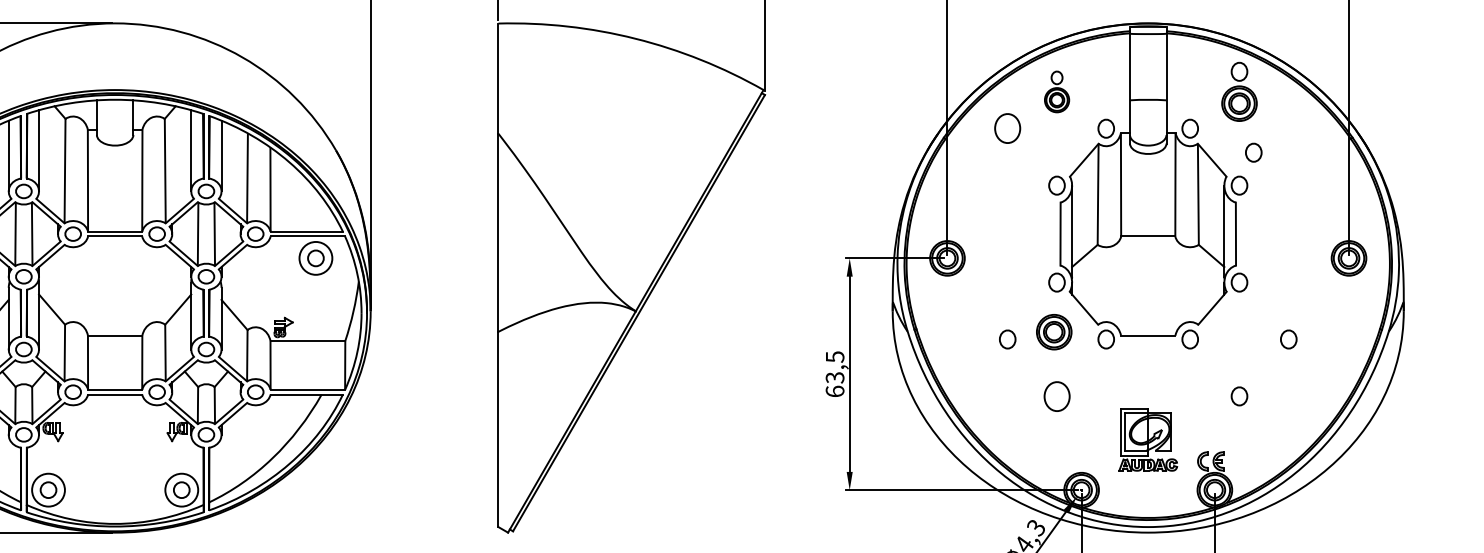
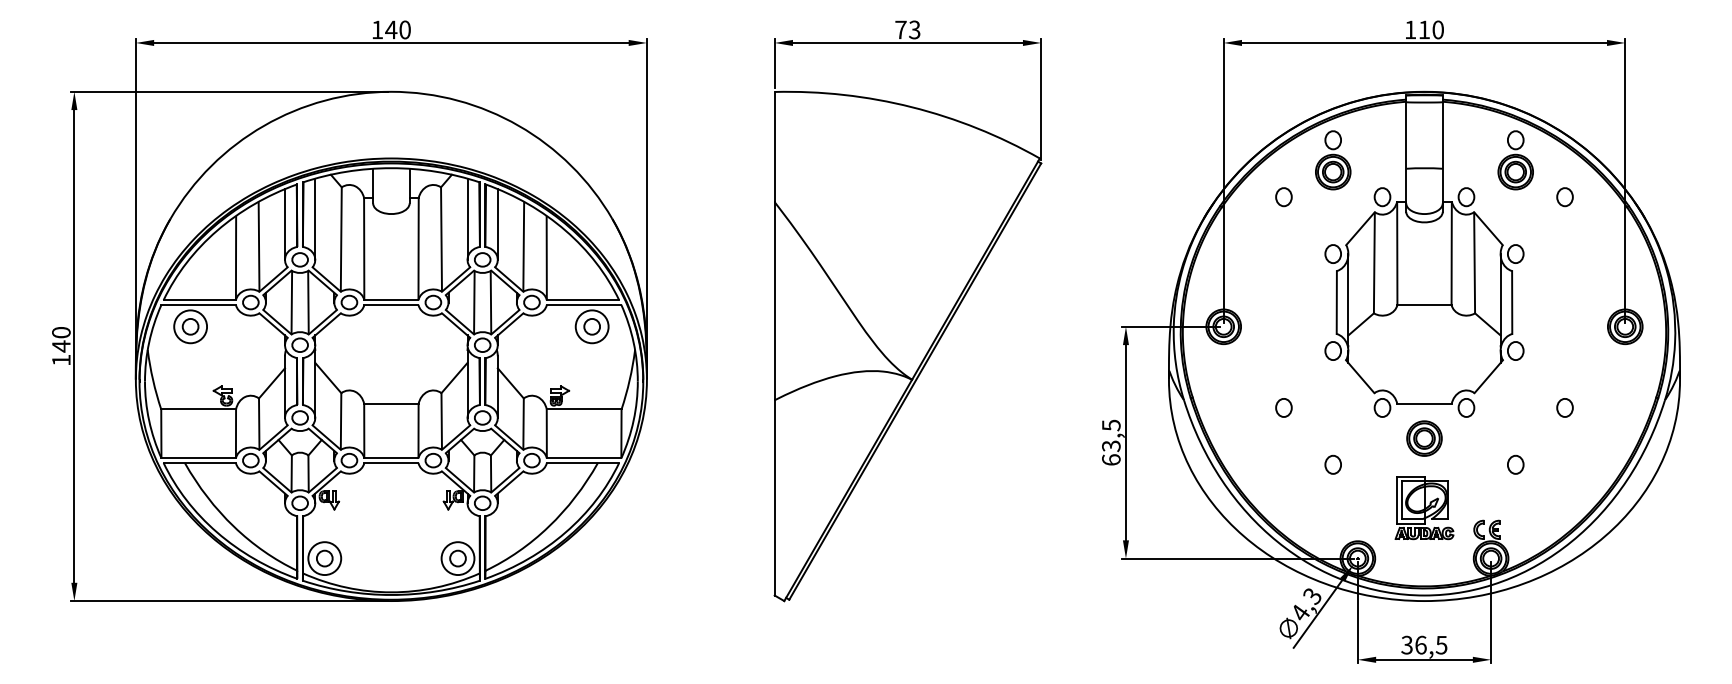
part: (1057, 92) -> (1333, 160), size x1.43
part: (1007, 129) -> (1283, 197), size x0.62
part: (1253, 153) -> (1564, 197), moved
part: (1054, 332) -> (1424, 438), moved
part: (1056, 396) -> (1332, 464), size x0.62

